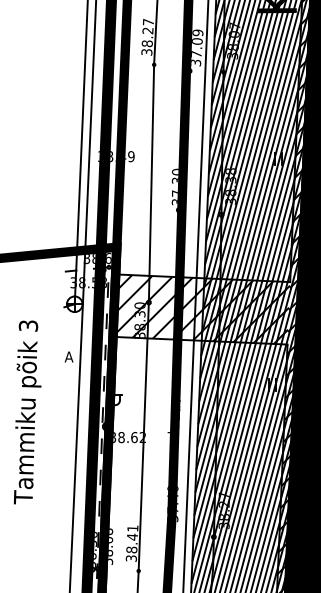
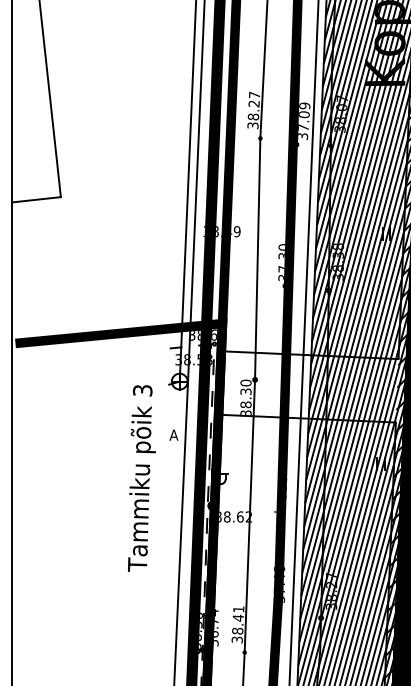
hatch: (201, 309) -> (308, 386), removed
text: (27, 412) -> (141, 478), moved
text: (110, 542) -> (216, 623), 38.68 -> 36.74

